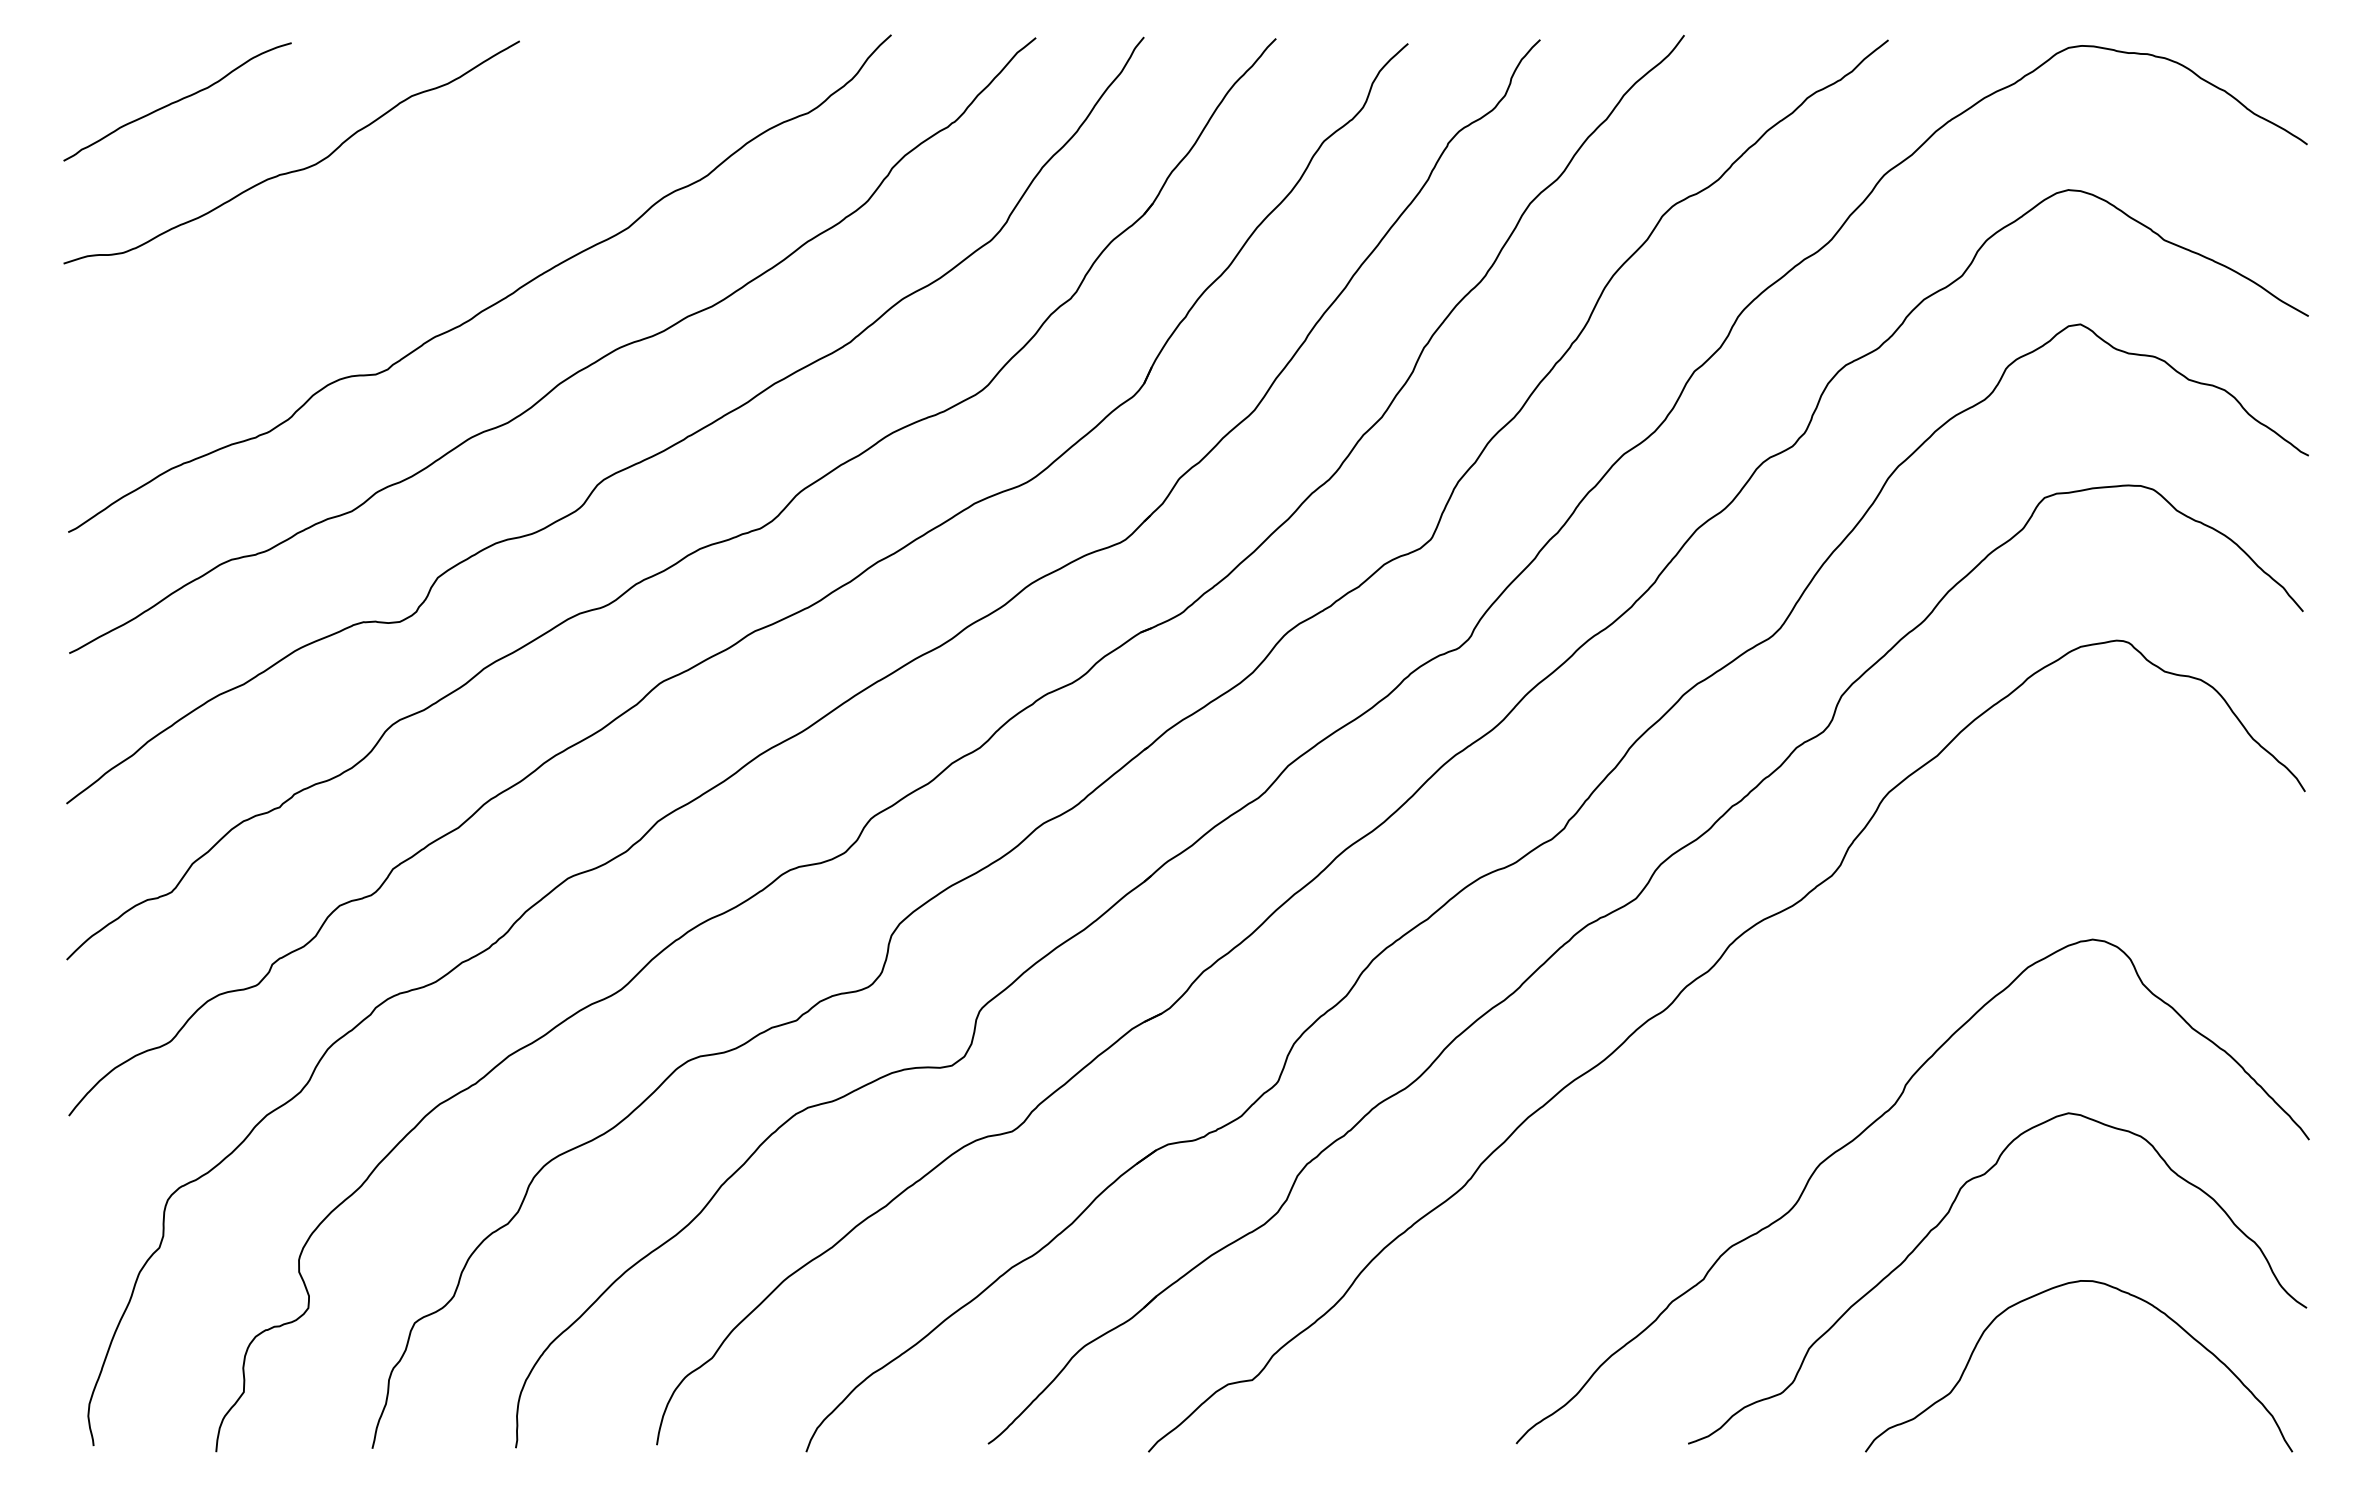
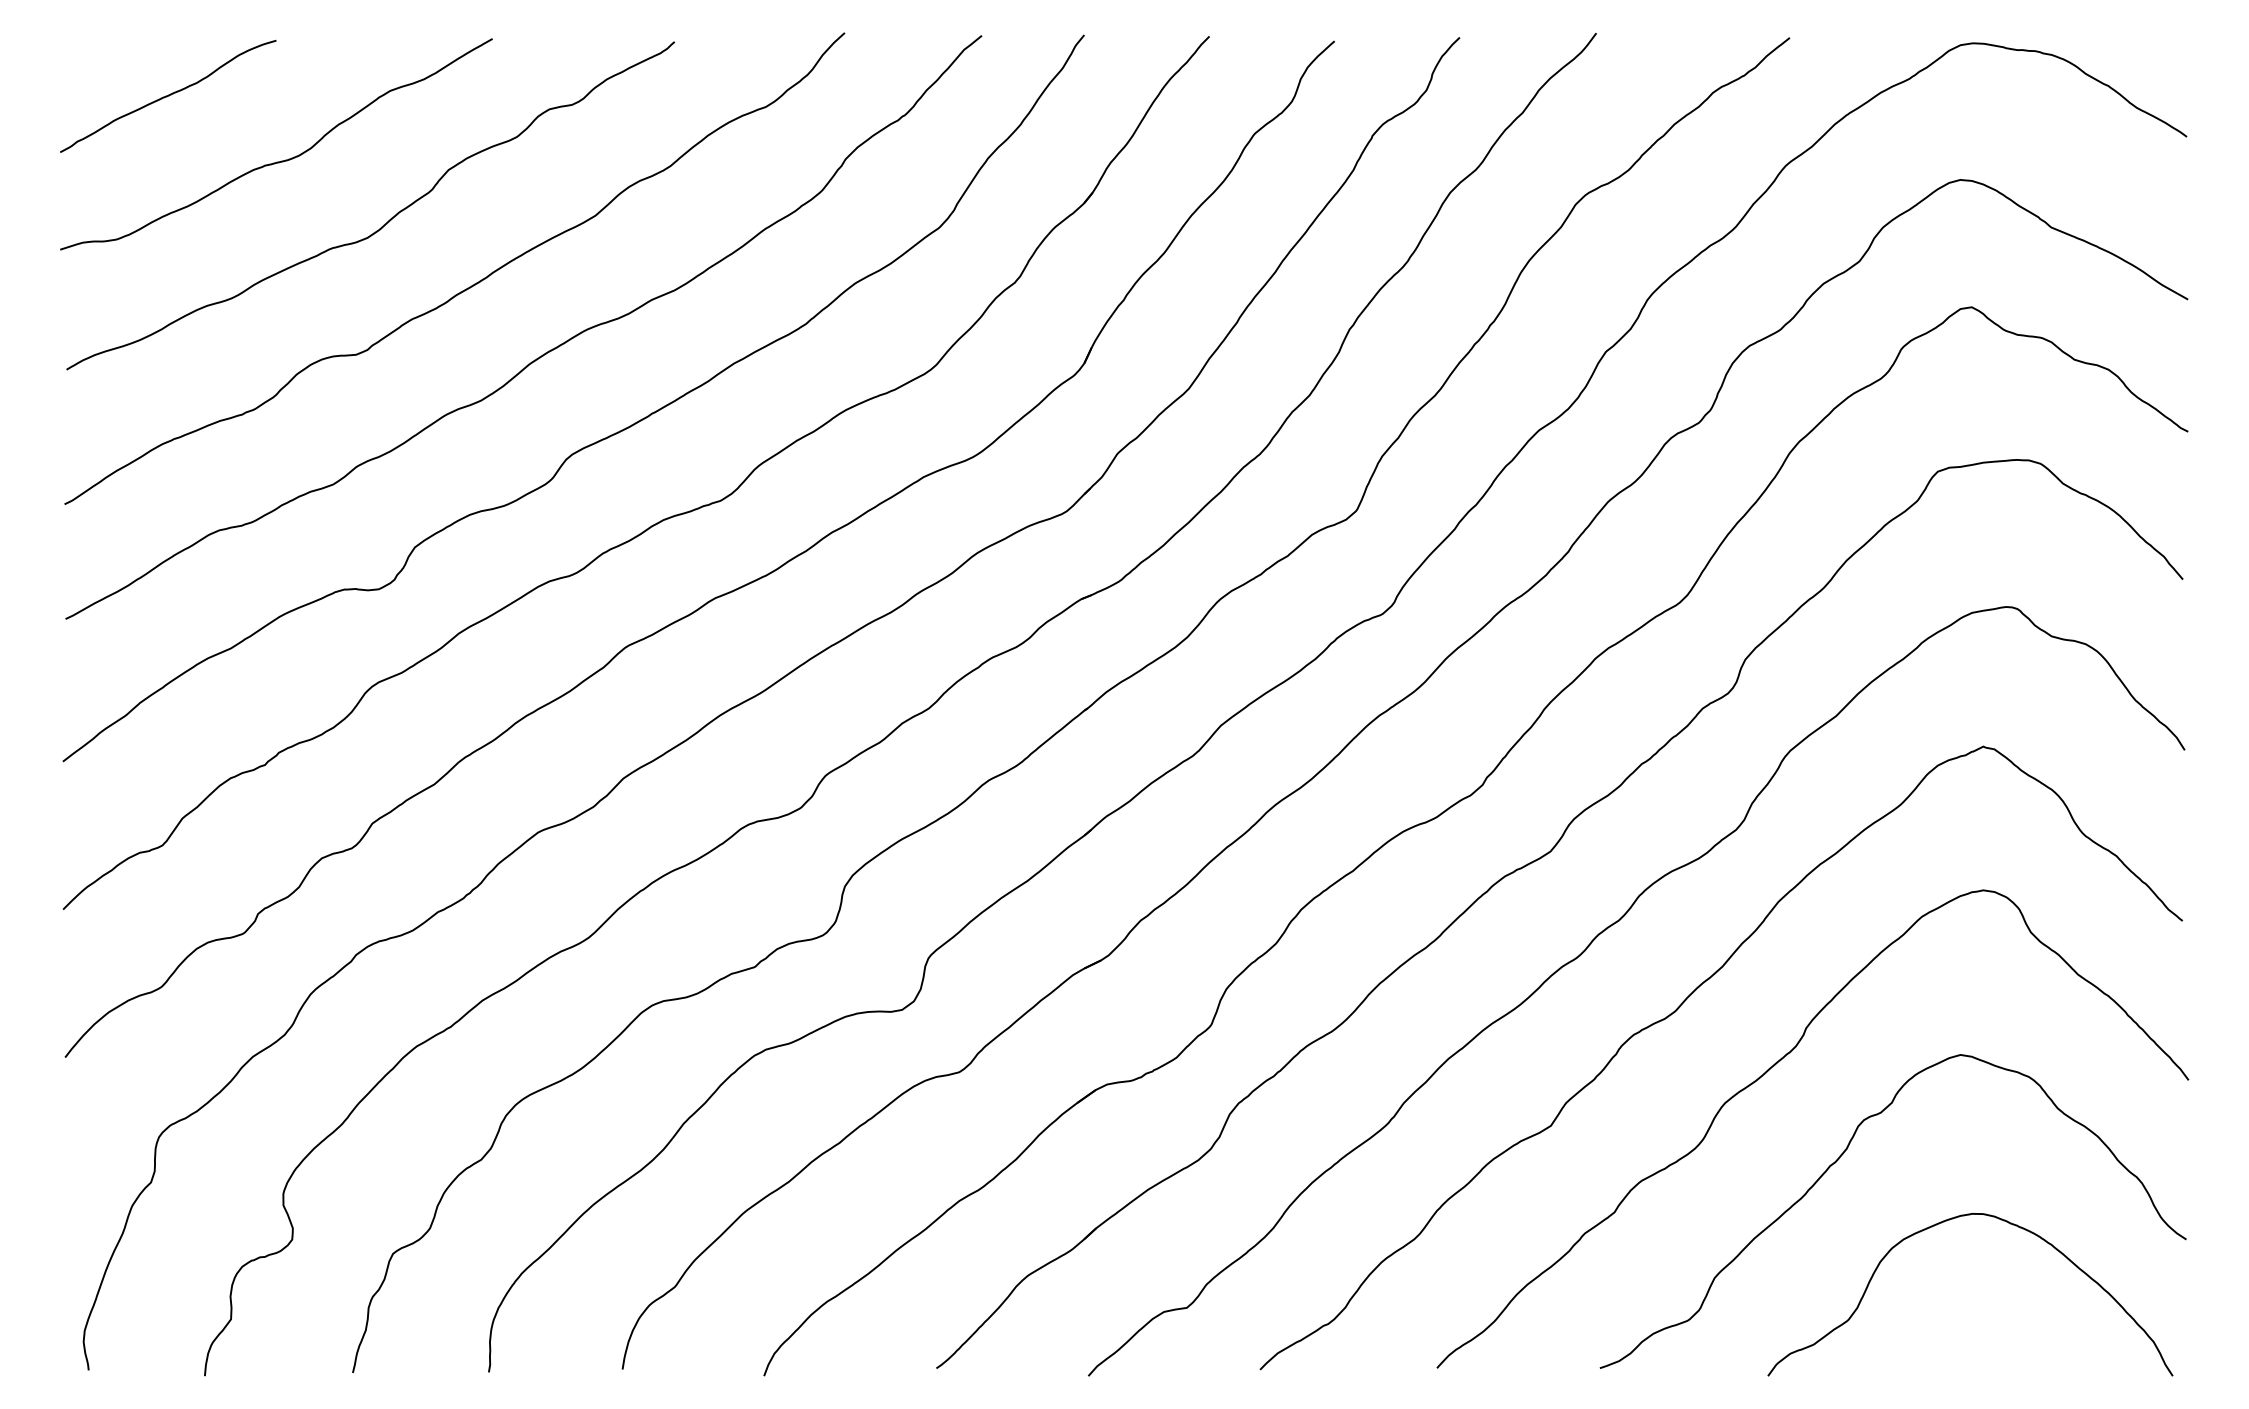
curve: (405, 236) -> (384, 223), added
curve: (1768, 1067) -> (1676, 1011), added

